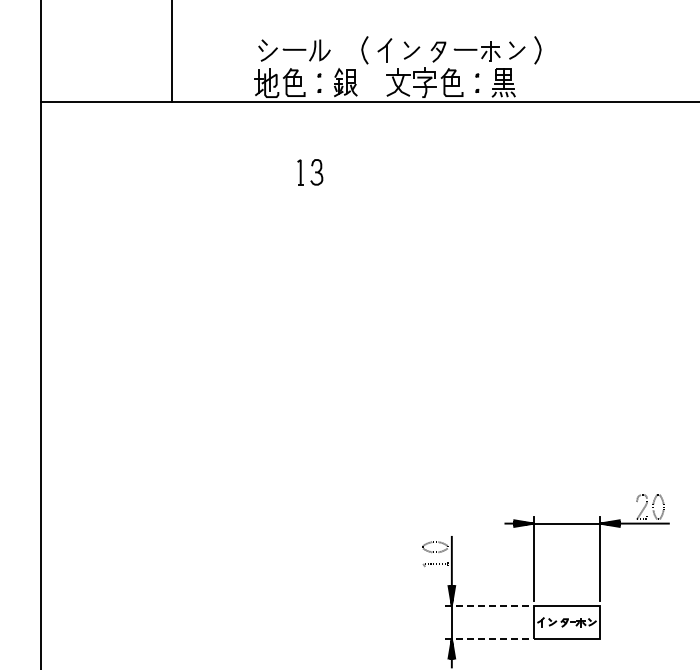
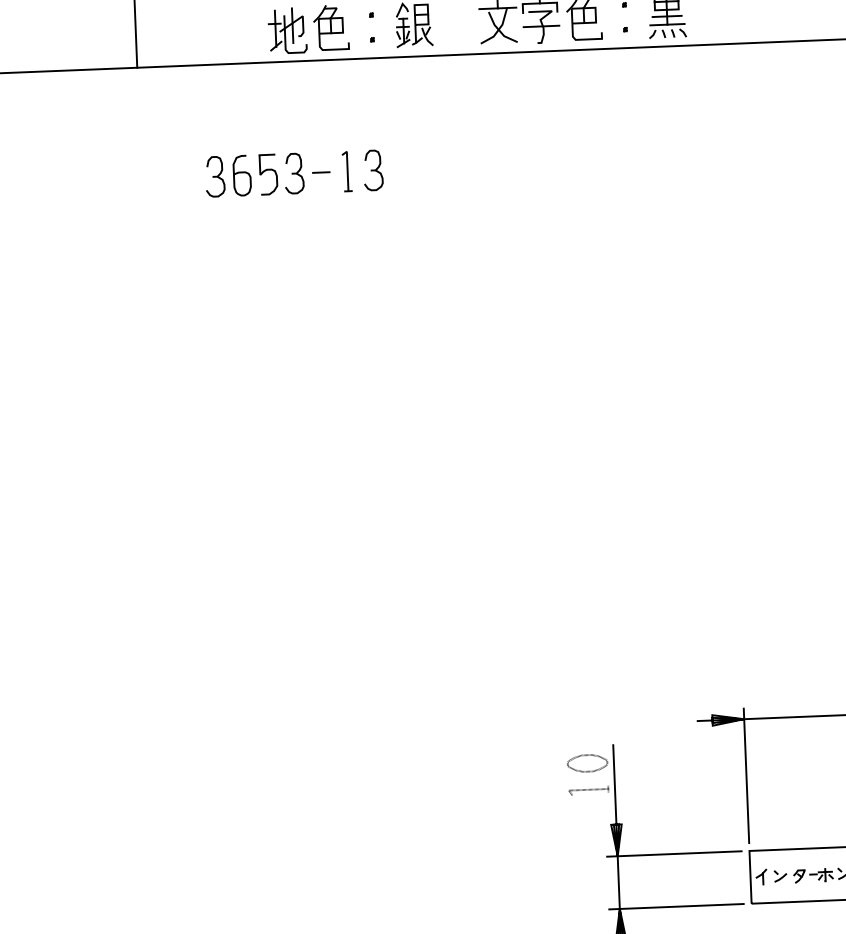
part: (250, 172) -> (267, 174), added
line: (487, 605) -> (674, 853), dashed -> solid
line: (487, 638) -> (676, 906), dashed -> solid

